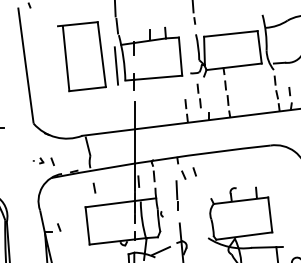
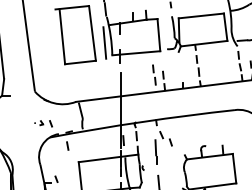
part: (198, 95) -> (153, 74), moved
line: (194, 171) -> (170, 142), moved
line: (94, 187) -> (67, 145), moved

